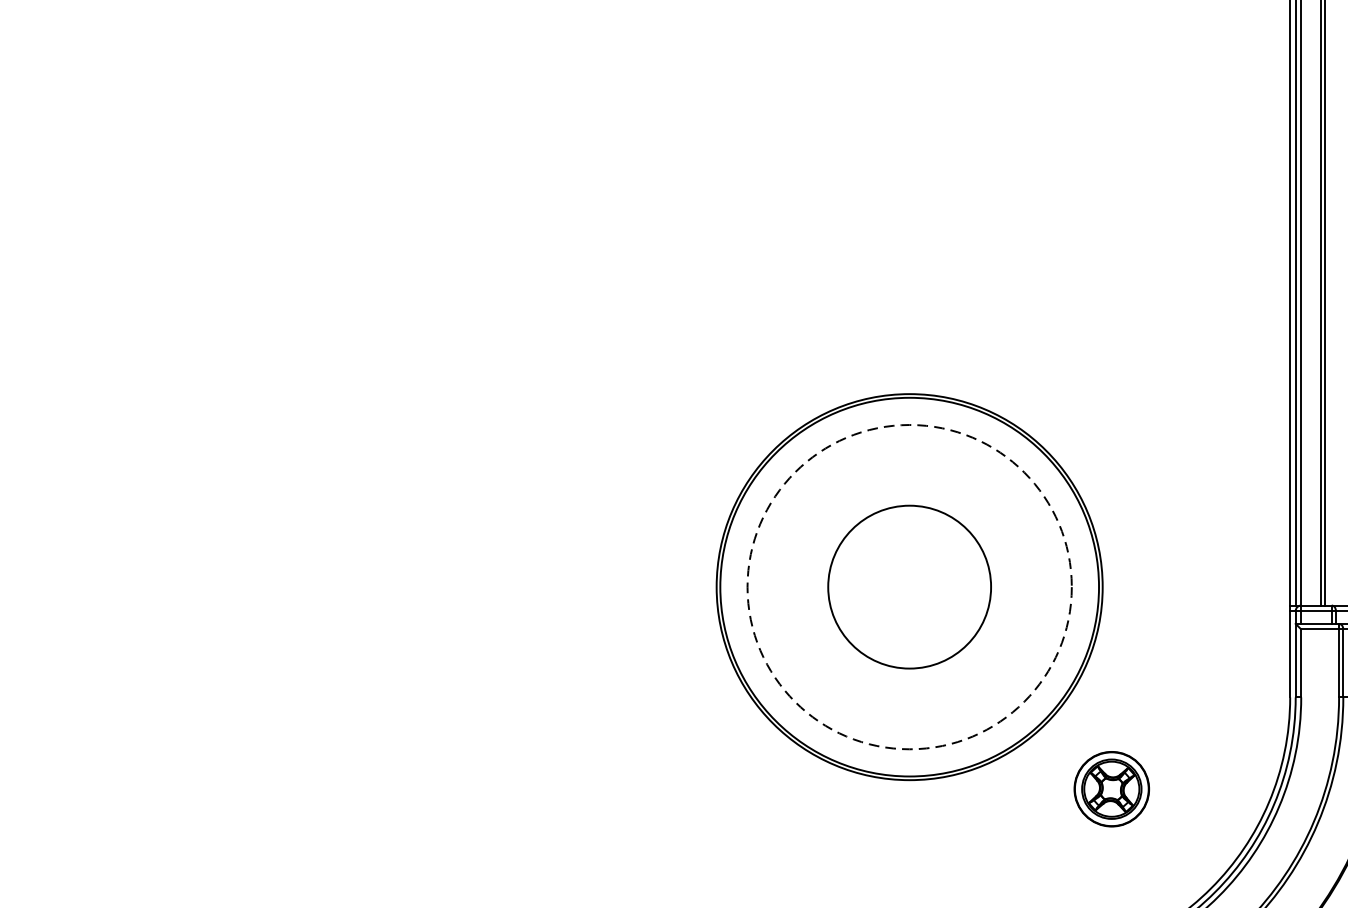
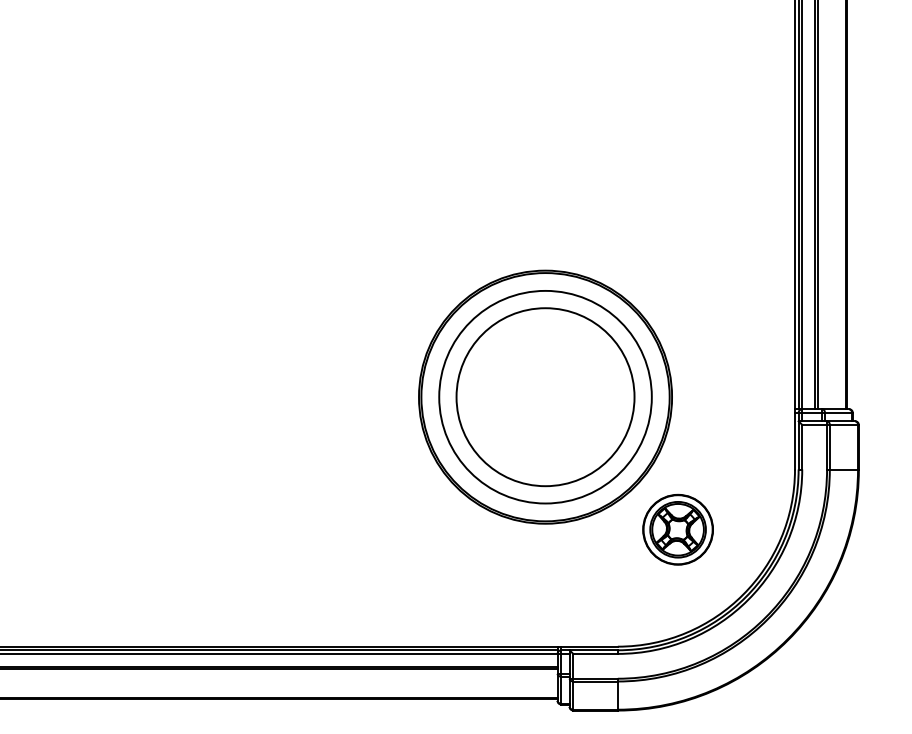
circle: (909, 586) -> (545, 396), dashed -> solid
circle: (909, 587) -> (545, 397), size x1.67
part: (1110, 788) -> (677, 529), size x1.43

